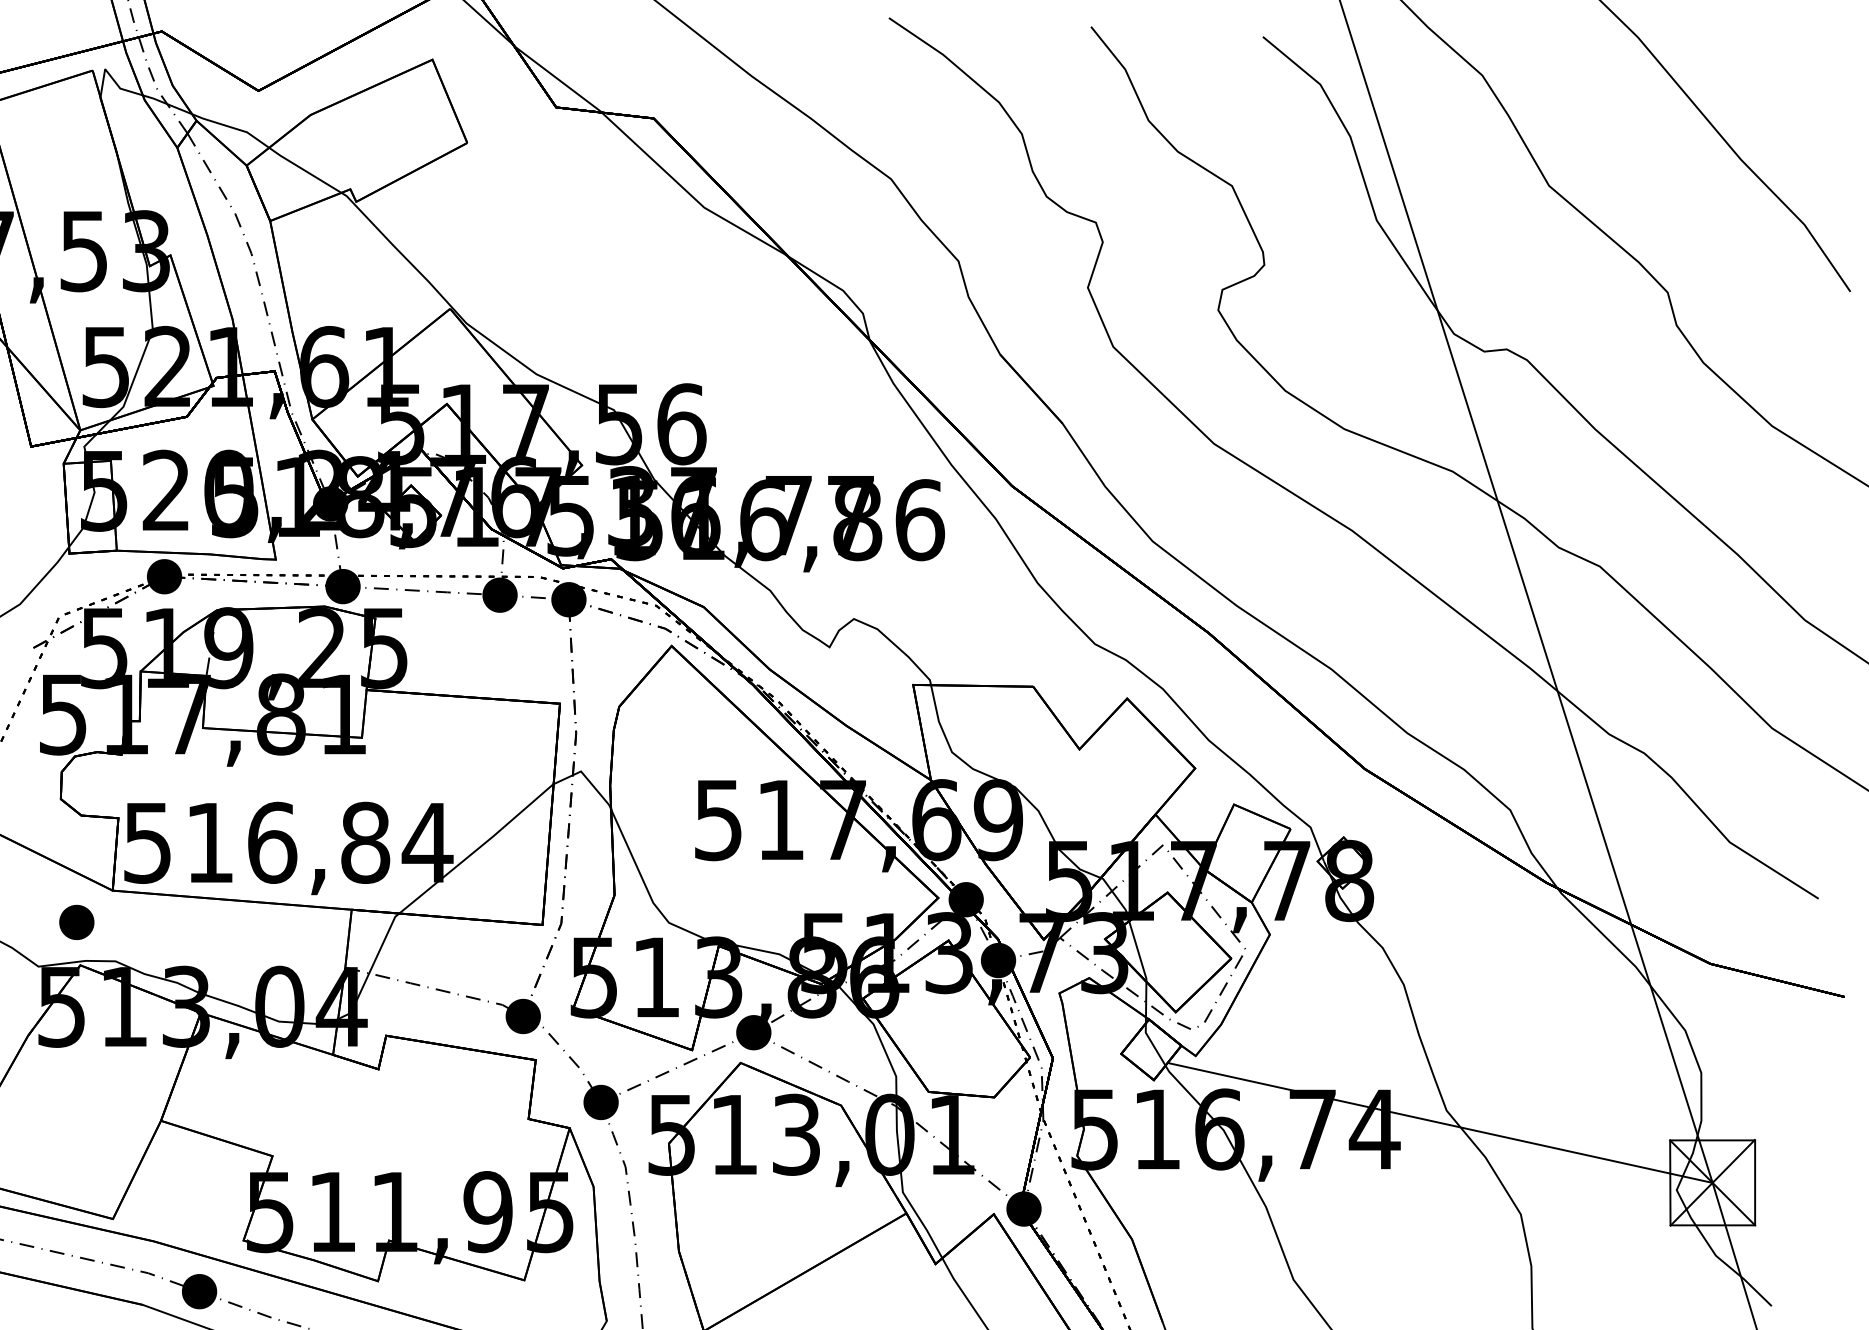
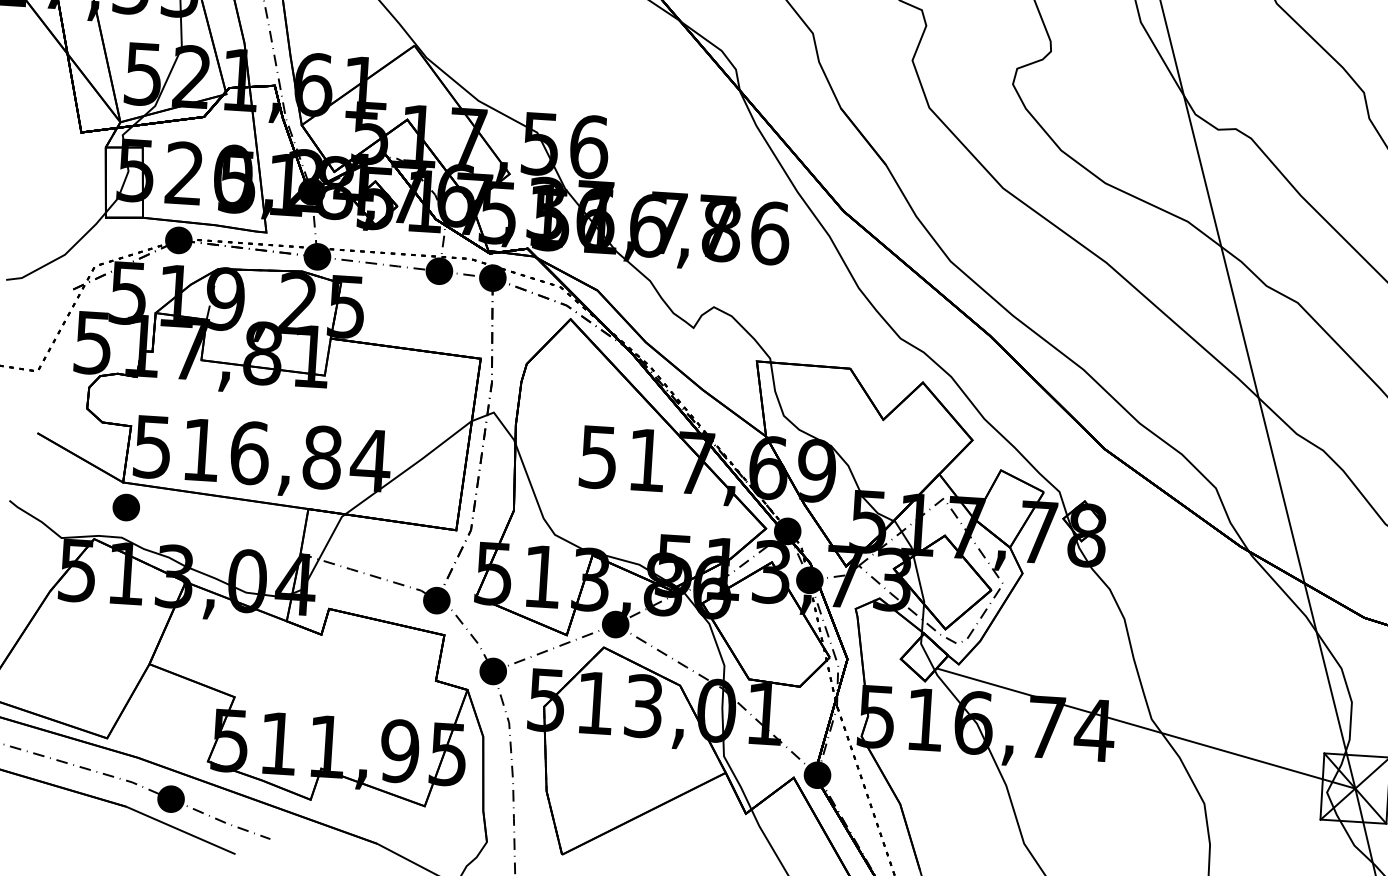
part: (76, 921) -> (126, 506), moved

